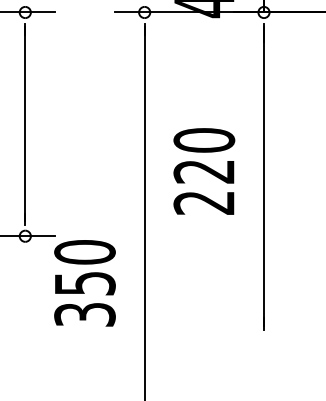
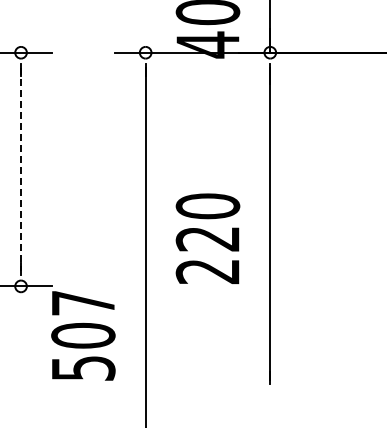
line: (25, 125) -> (21, 170), solid -> dashed
text: (203, 171) -> (207, 238), moved
text: (85, 283) -> (83, 335), 350 -> 507

